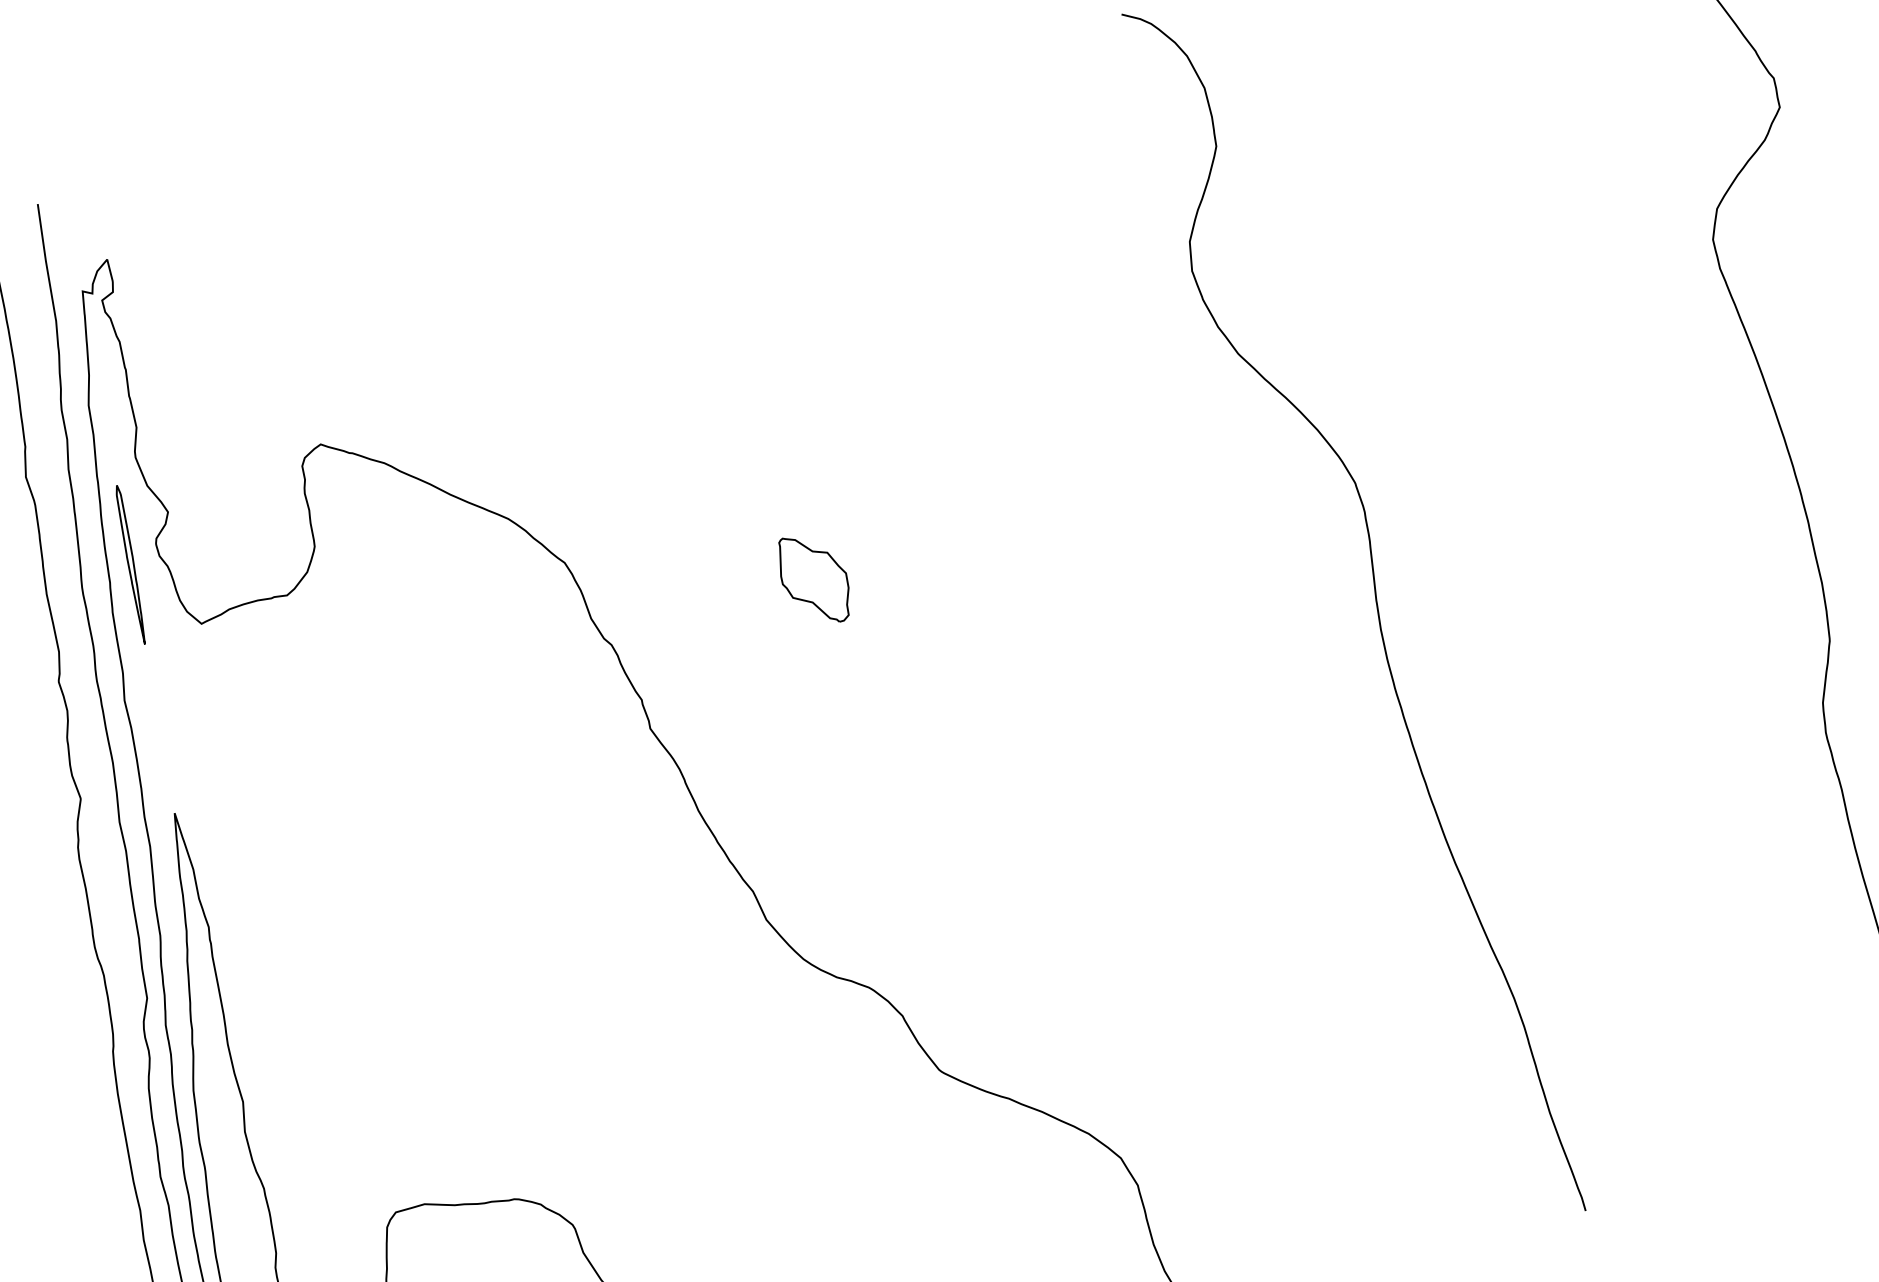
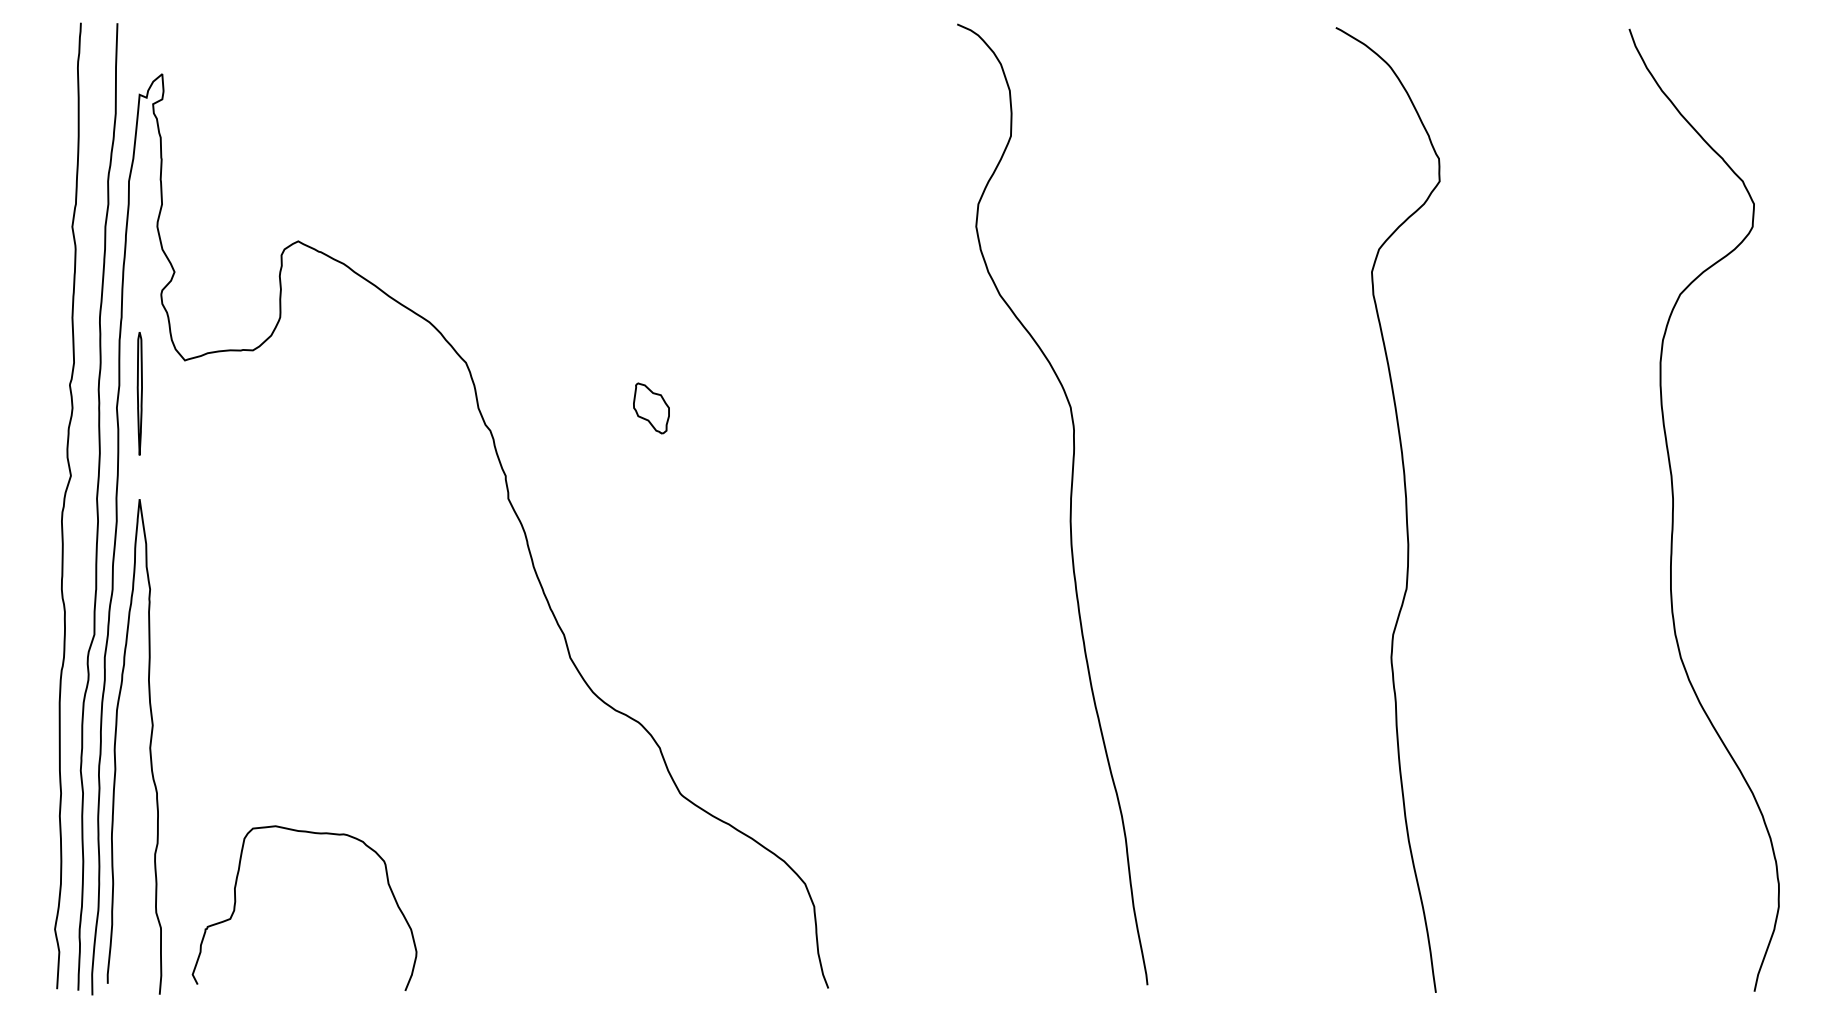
part: (130, 564) -> (139, 393), moved
part: (814, 579) -> (651, 408), size x0.71

